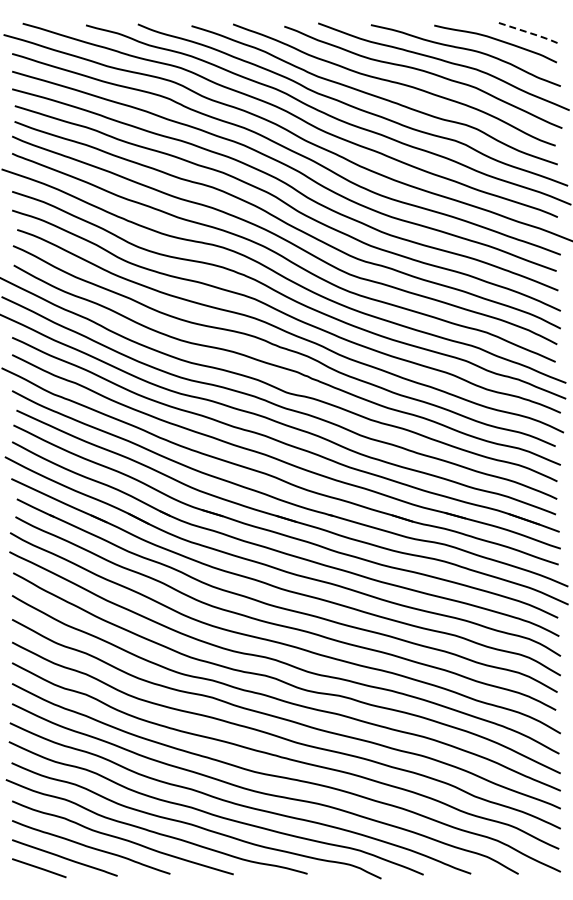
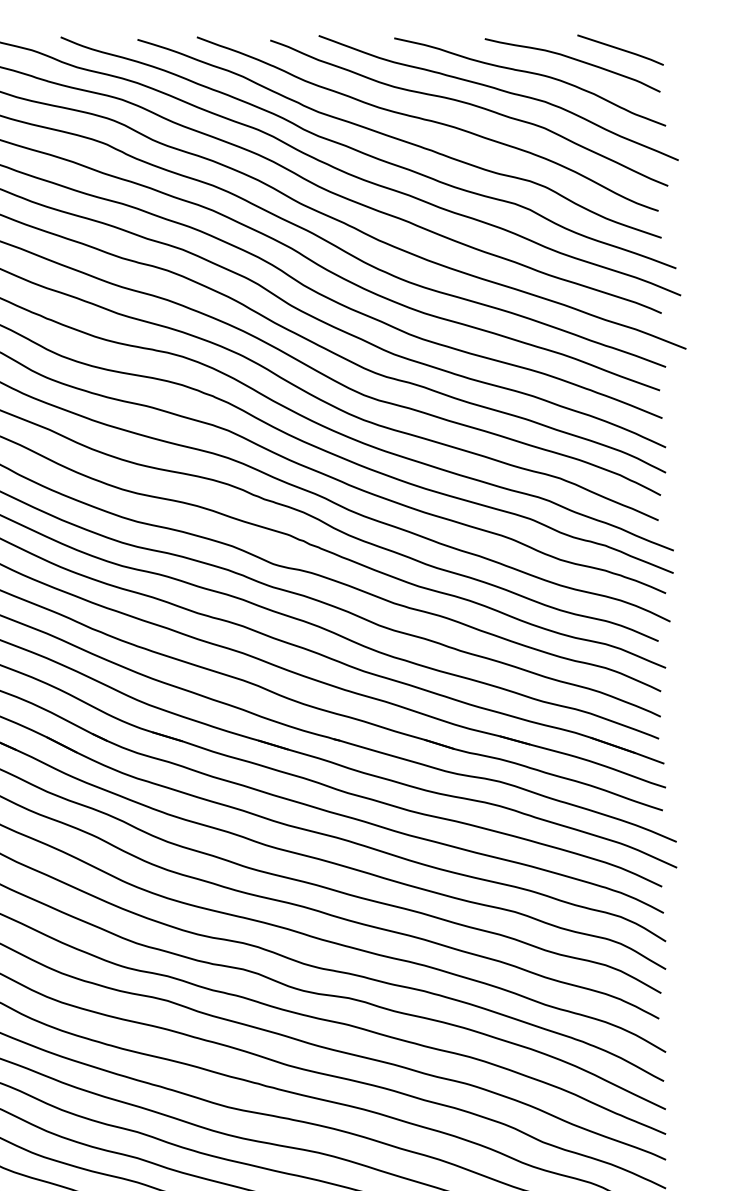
line: (531, 33) -> (624, 50), dashed -> solid

